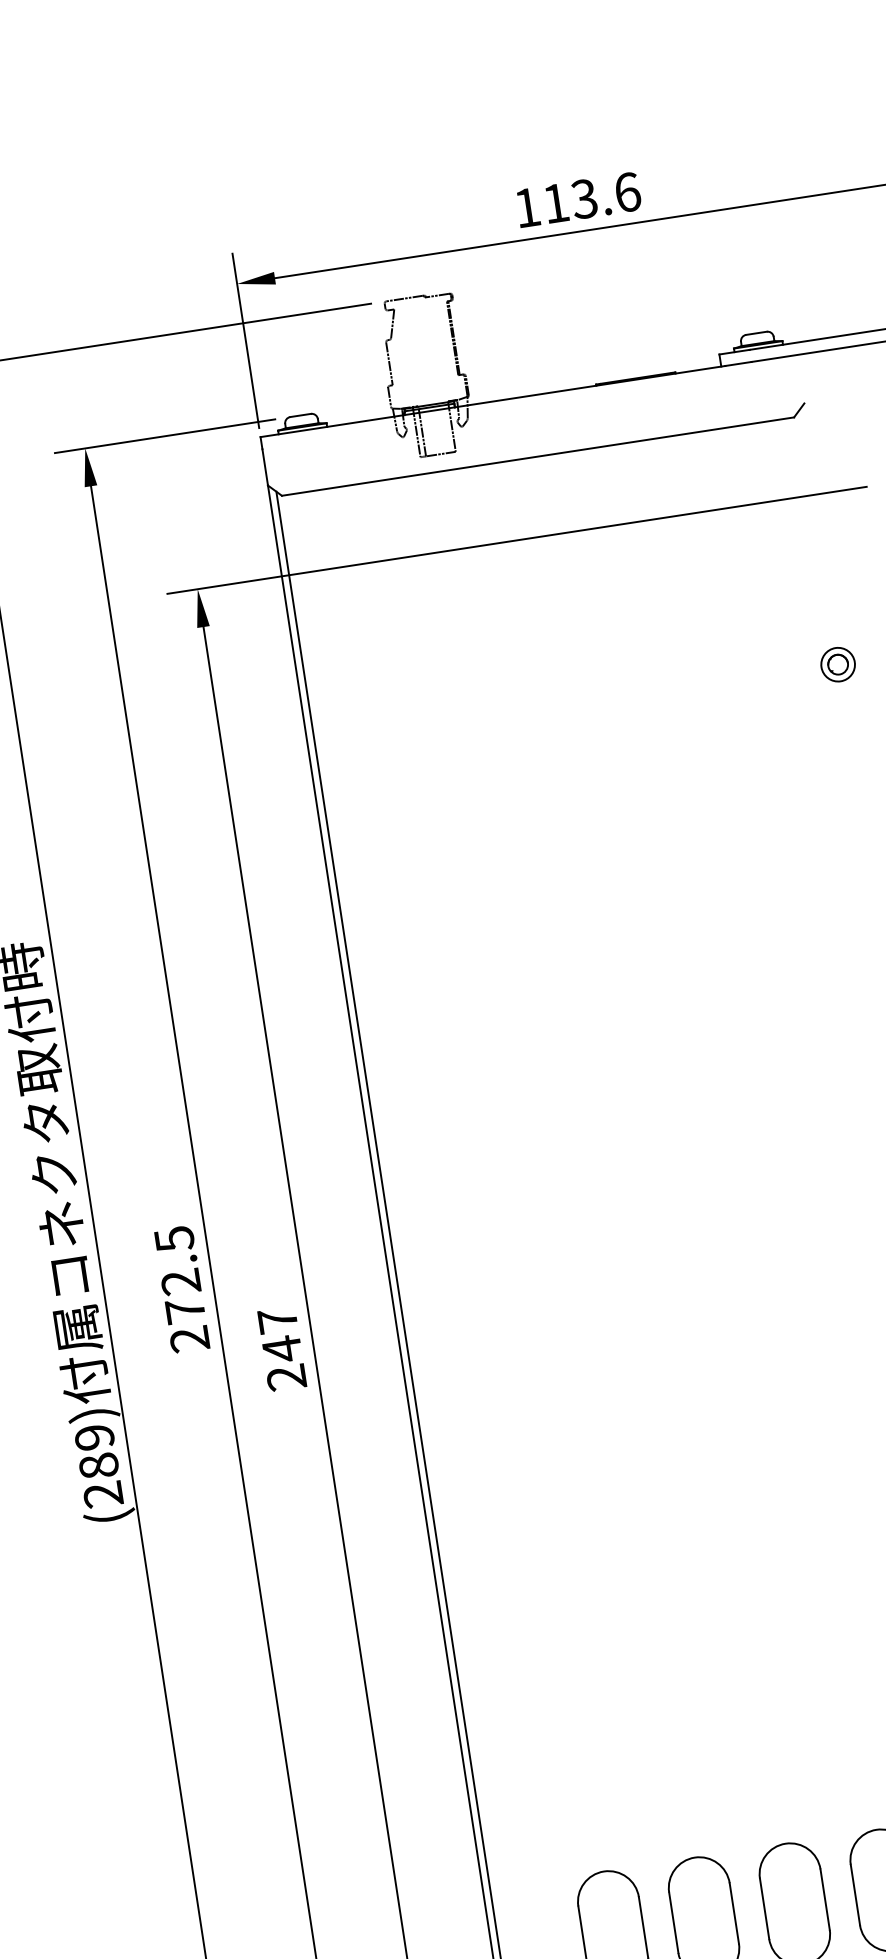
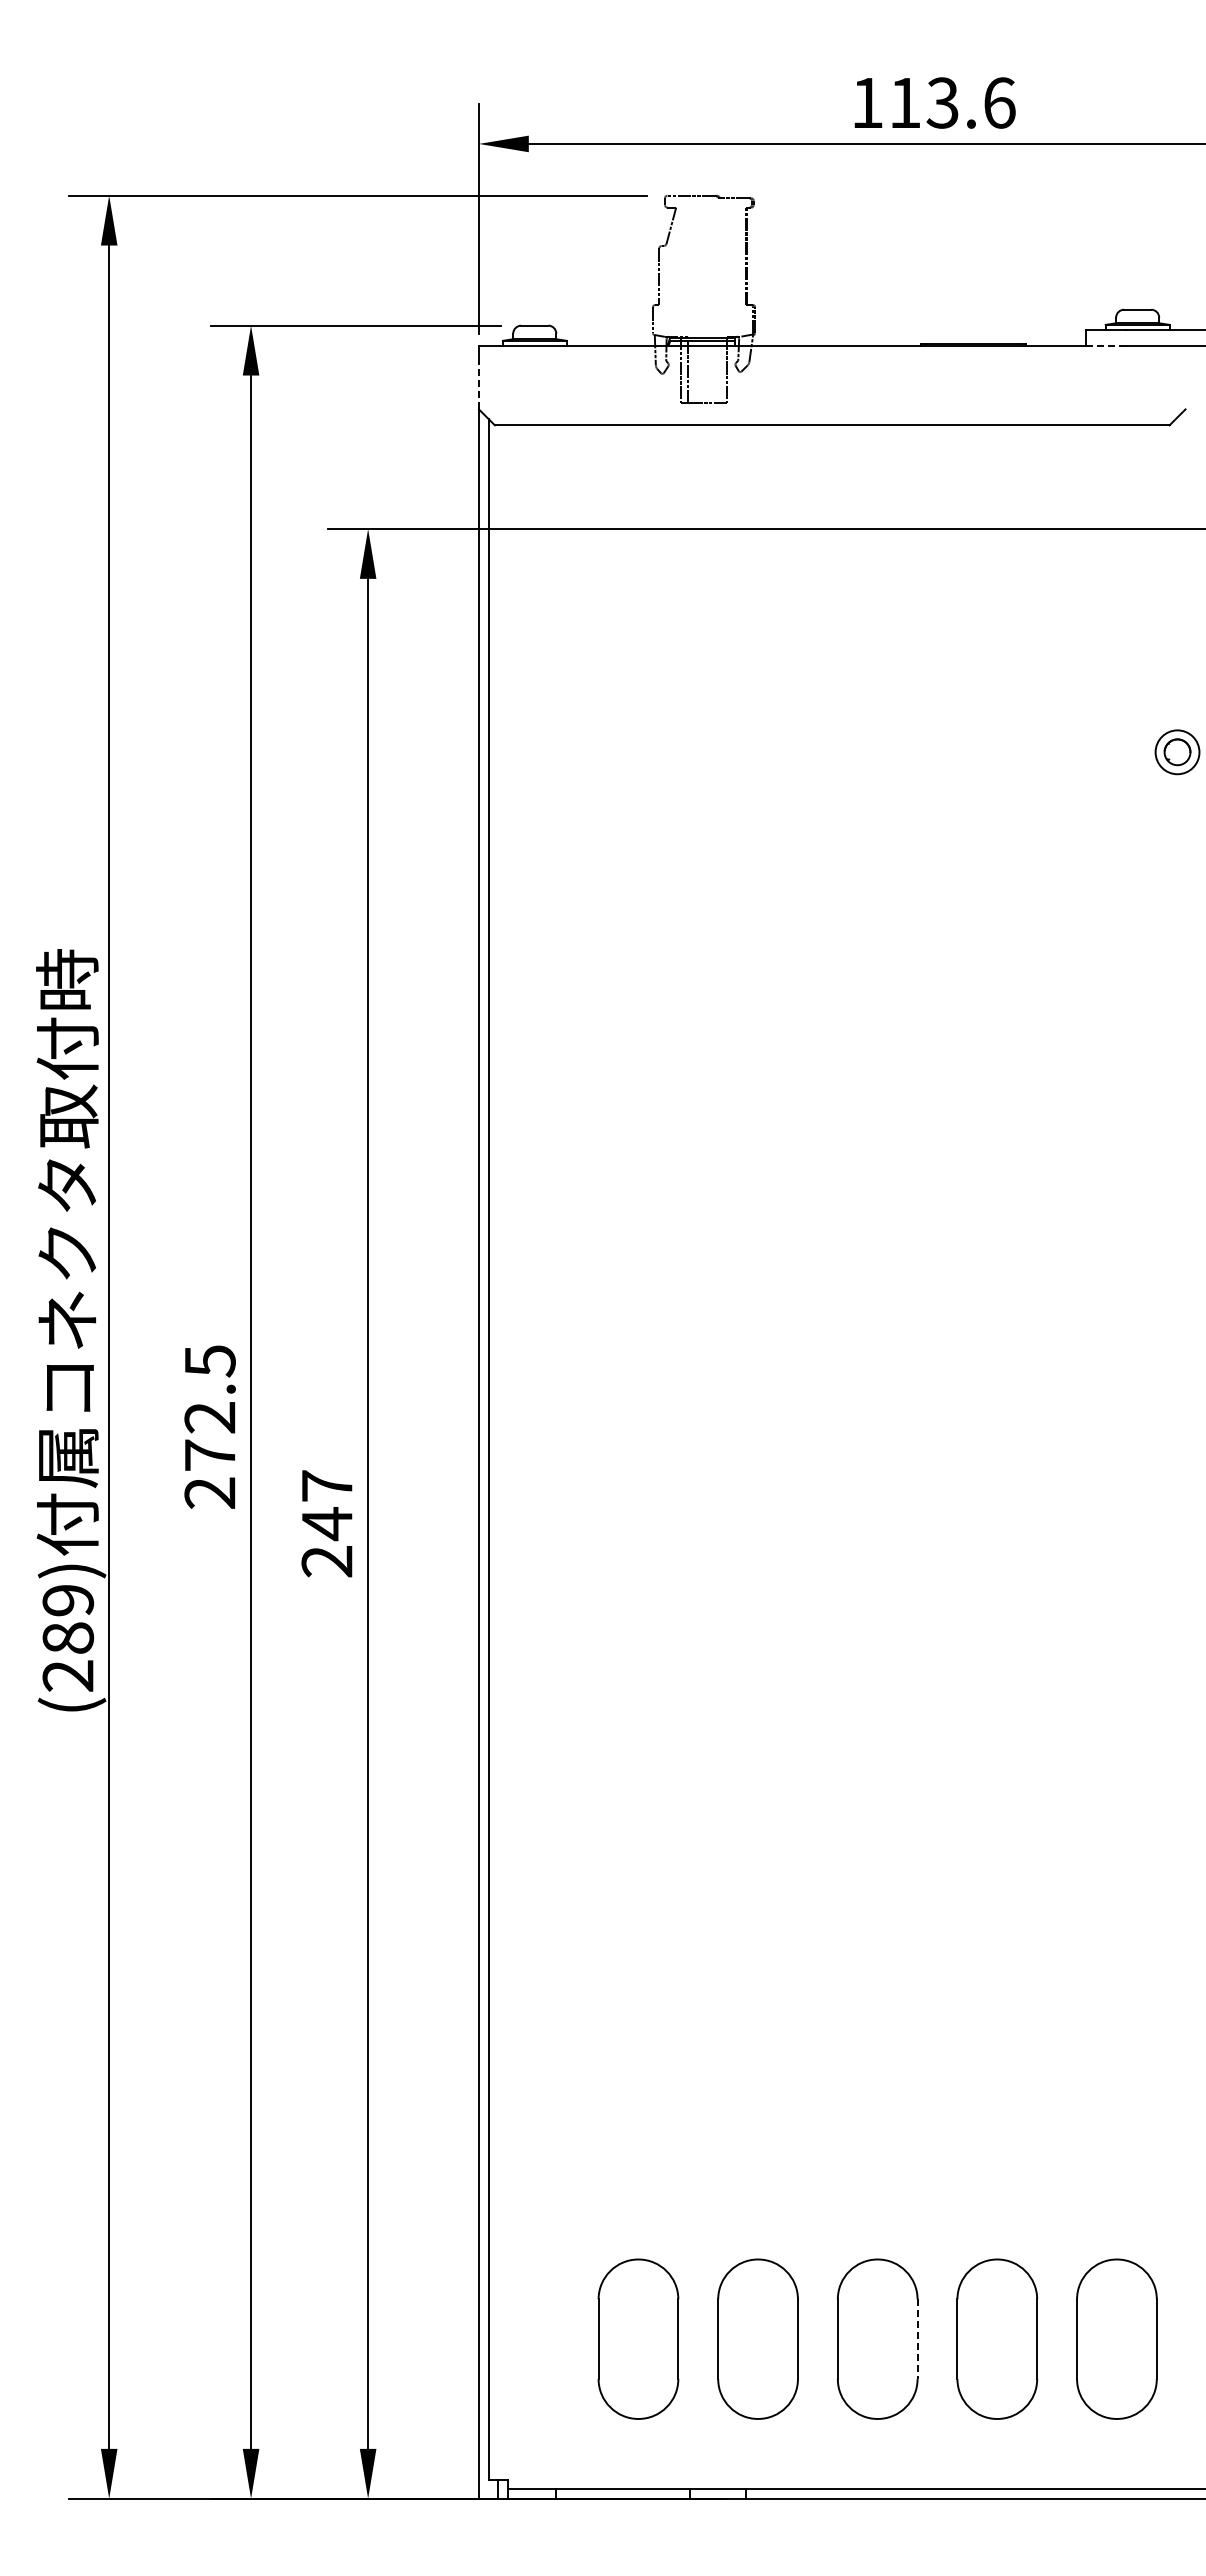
line: (737, 363) -> (1107, 345), solid -> dashed
line: (264, 467) -> (478, 385), solid -> dashed
line: (825, 1899) -> (917, 2339), solid -> dashed

